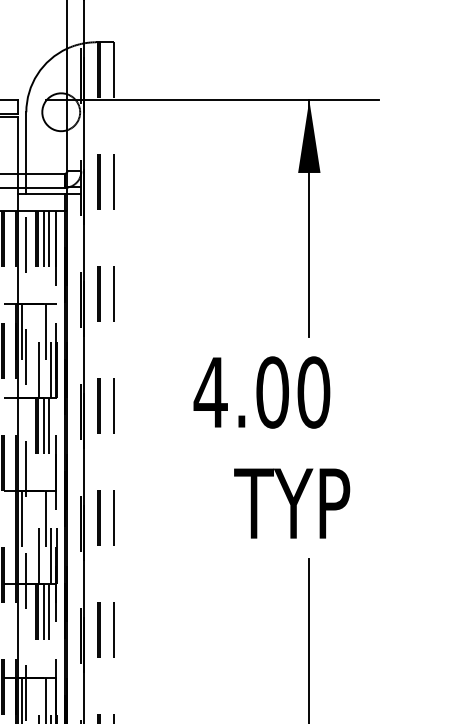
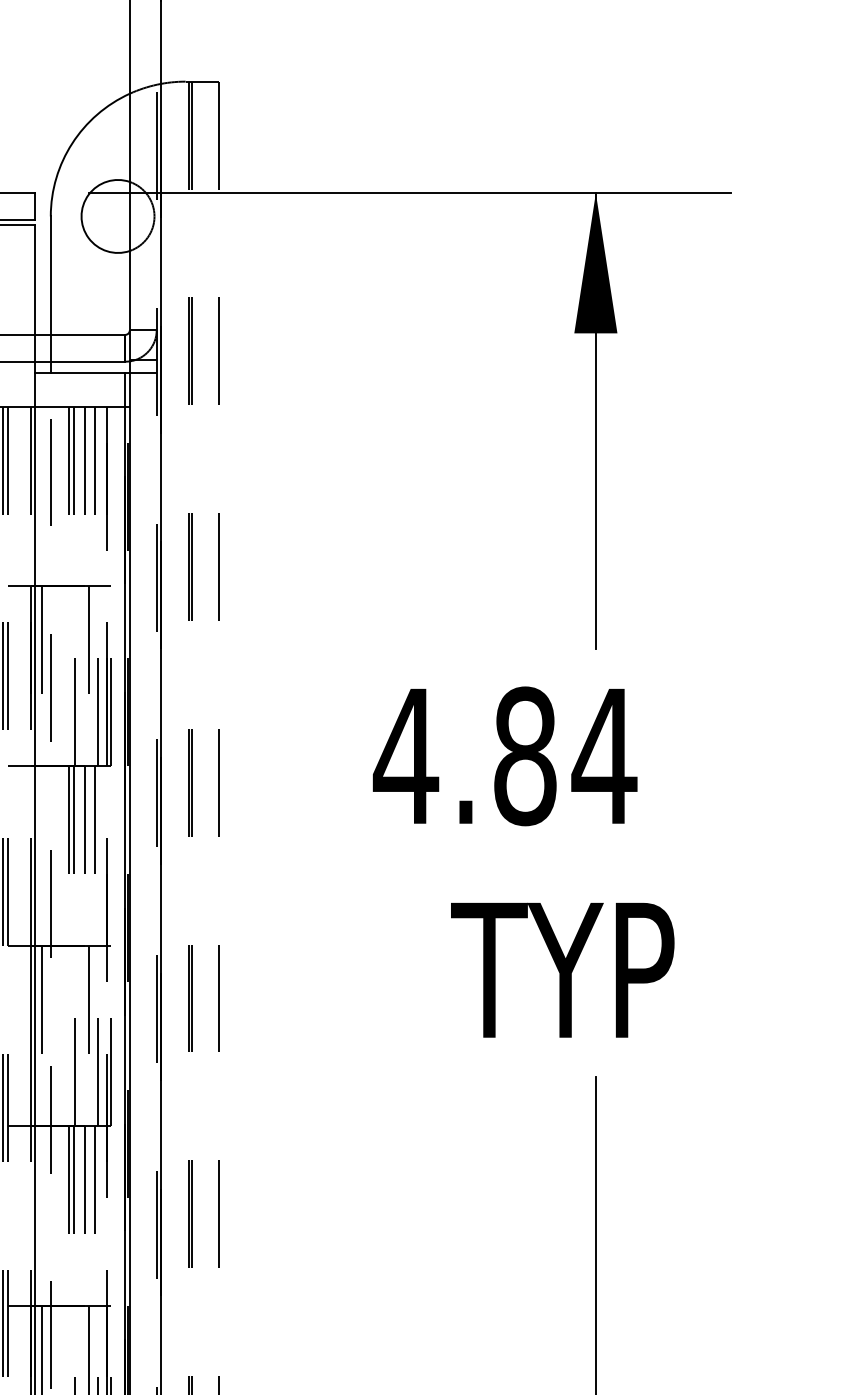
text: (293, 392) -> (565, 756), 4.00 -> 4.84

